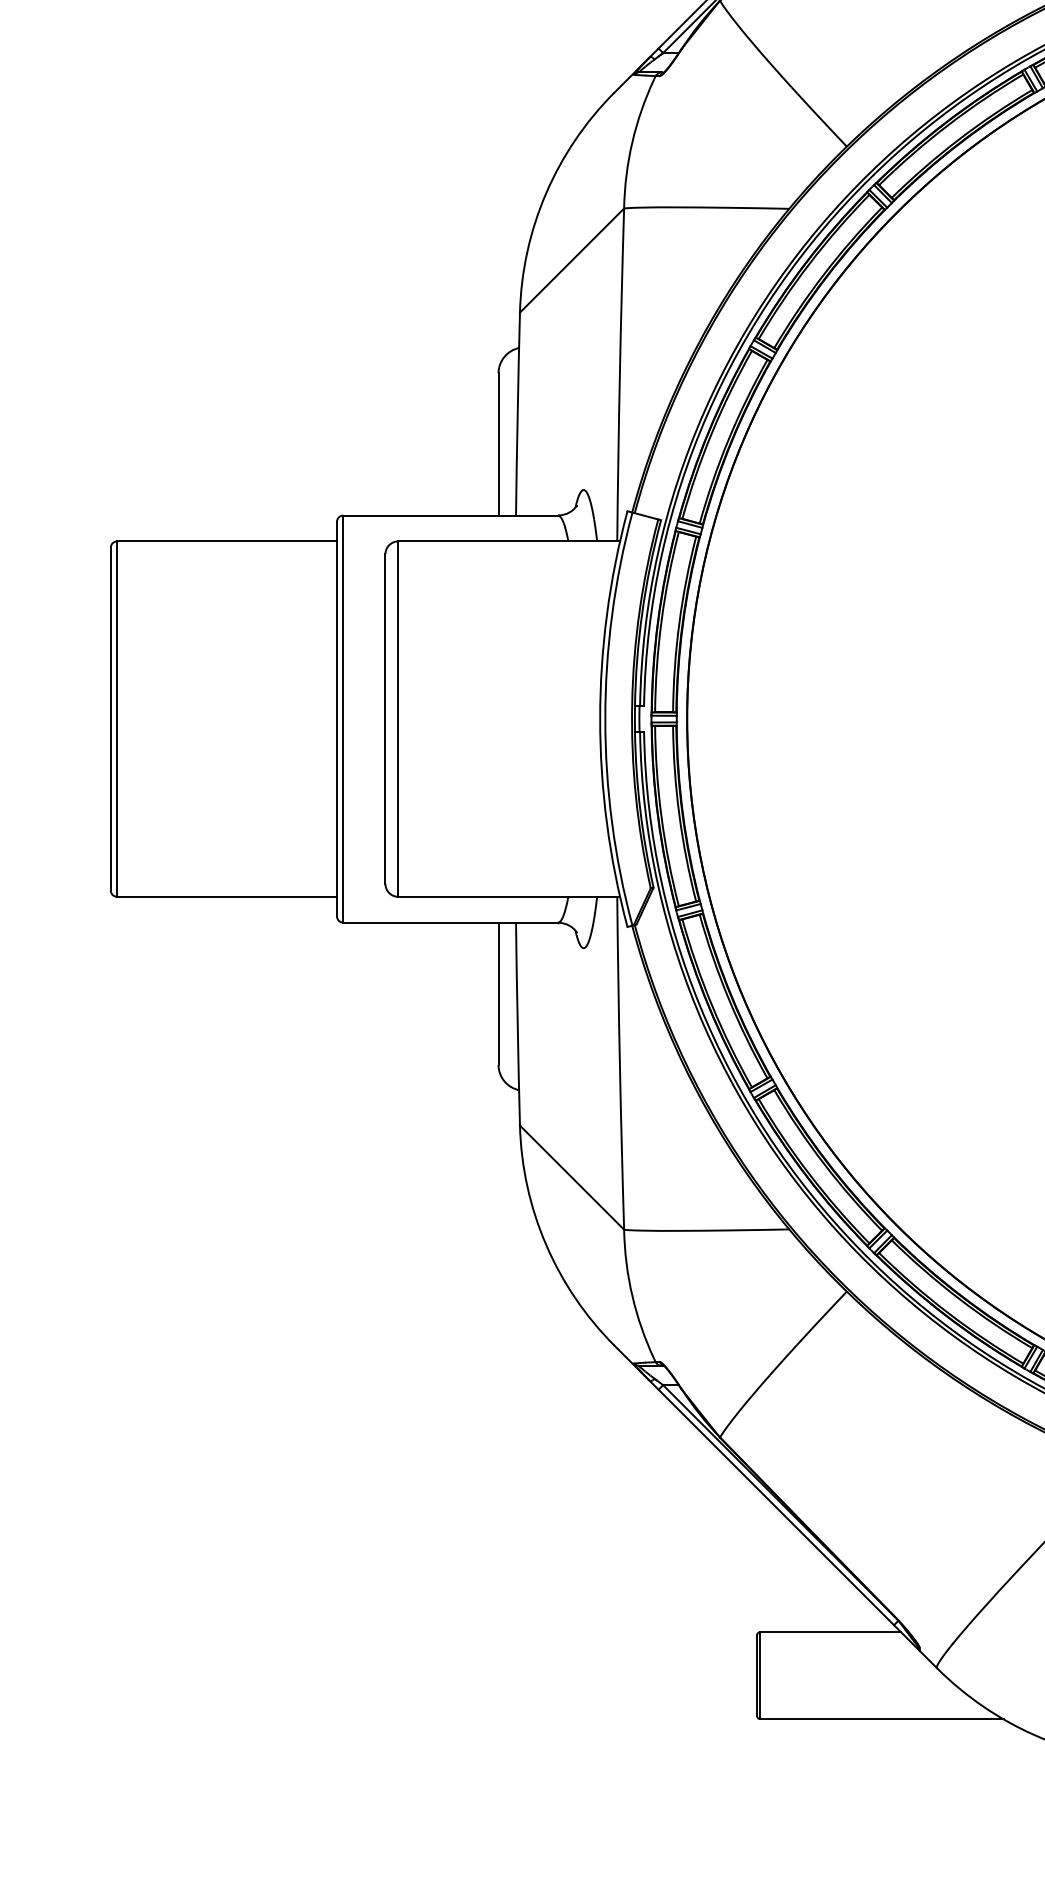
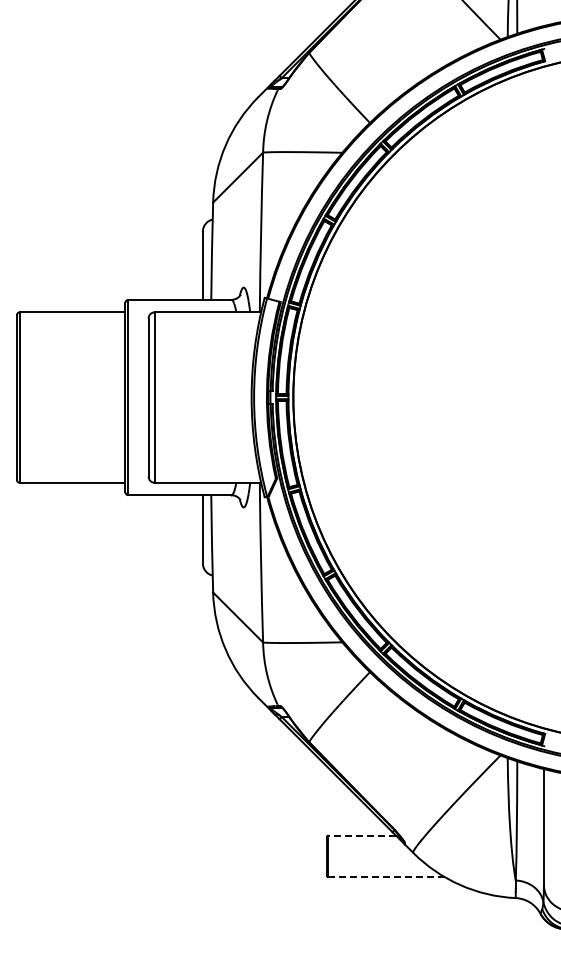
line: (831, 1632) -> (362, 835), solid -> dashed
line: (881, 1719) -> (386, 877), solid -> dashed

